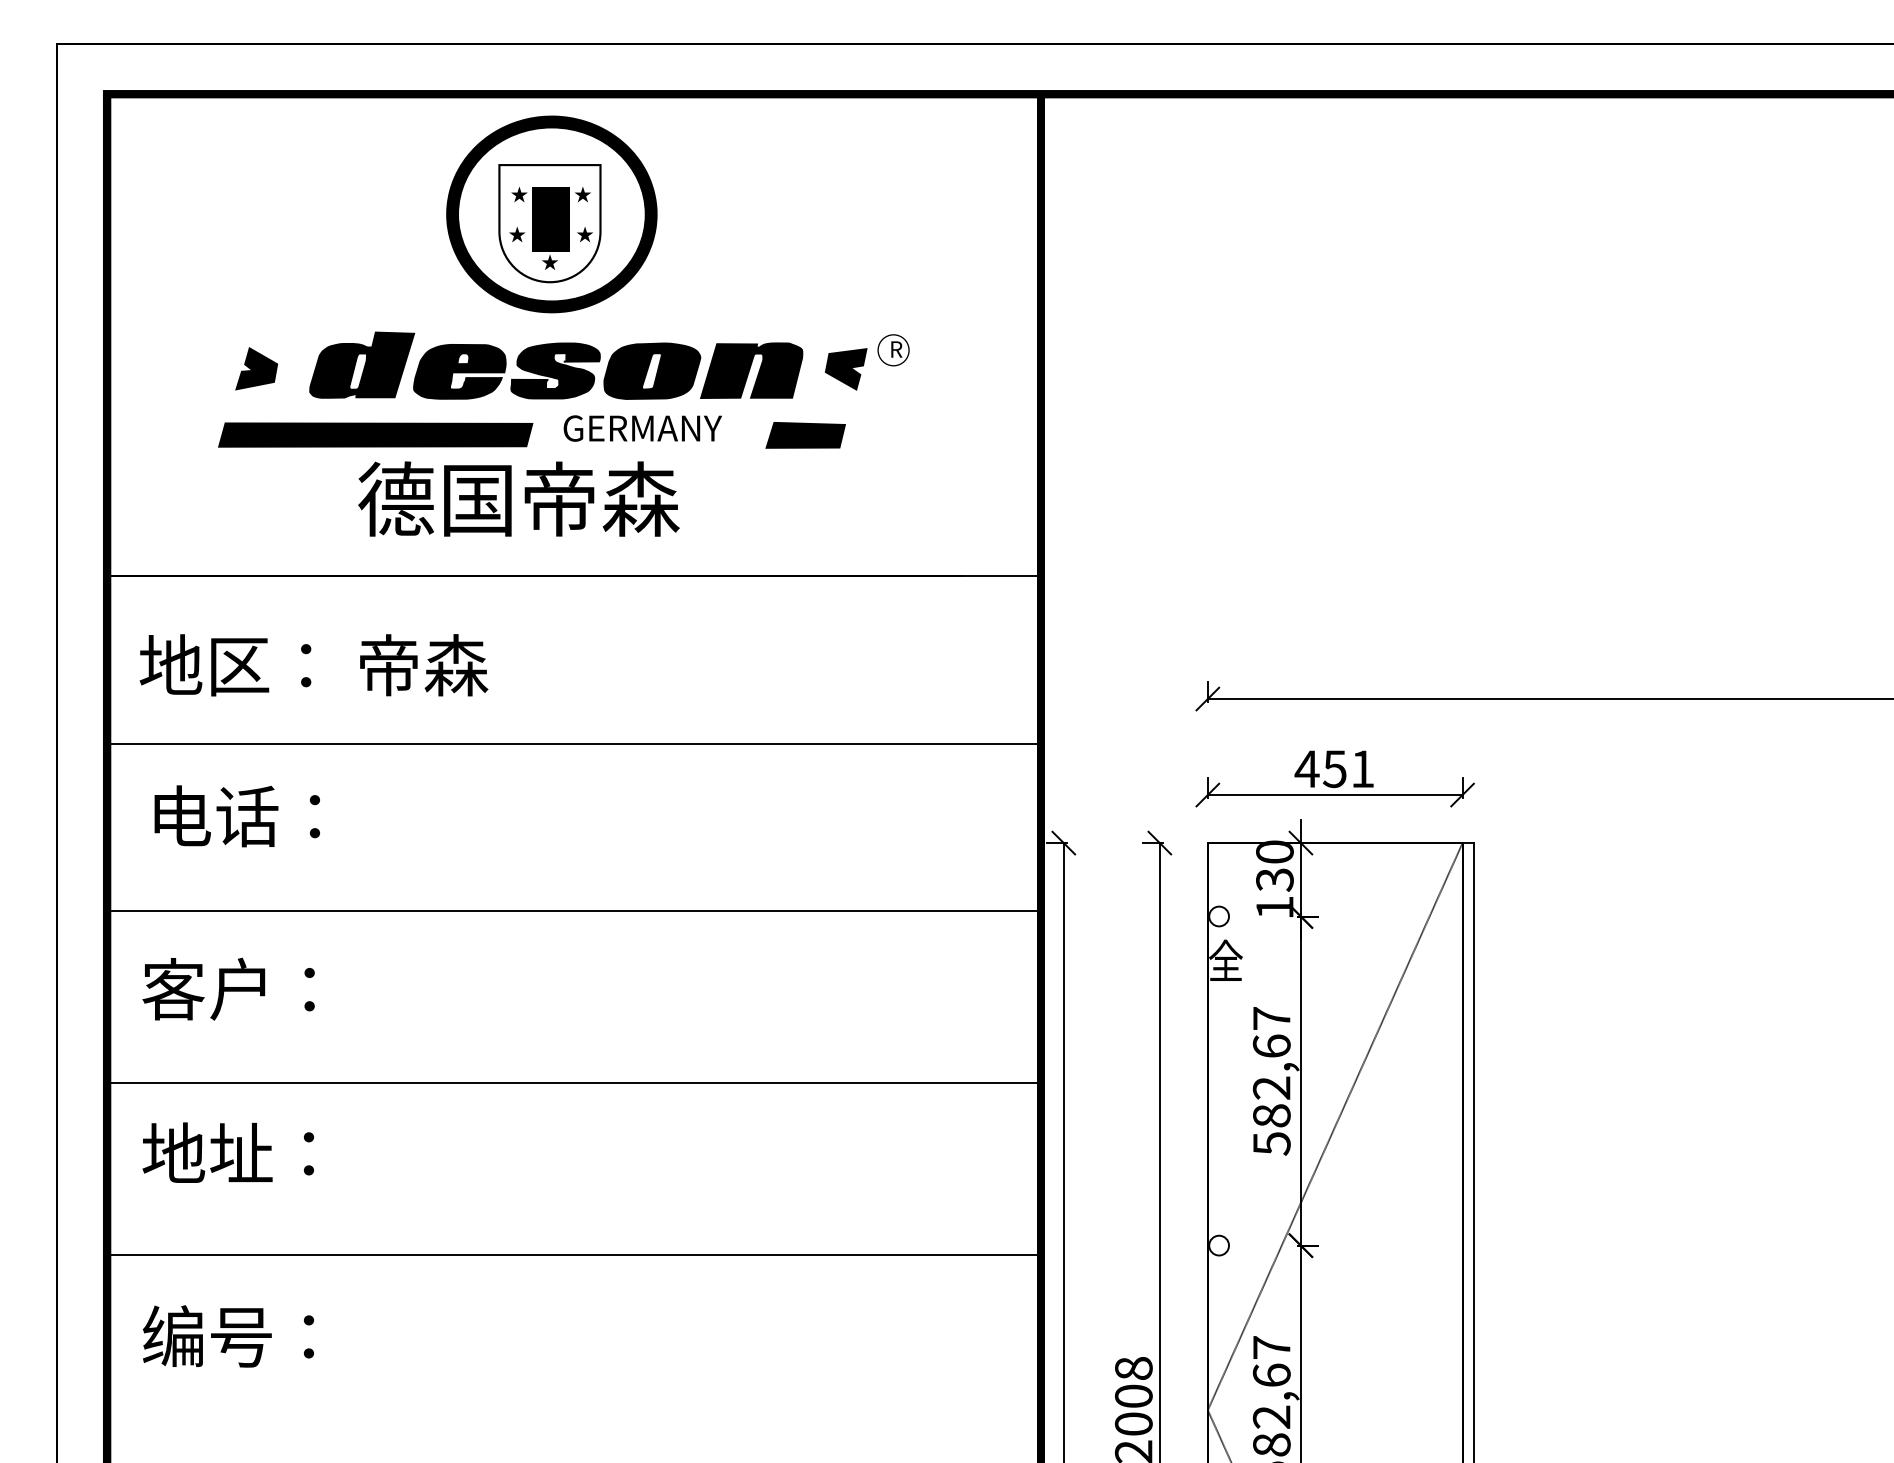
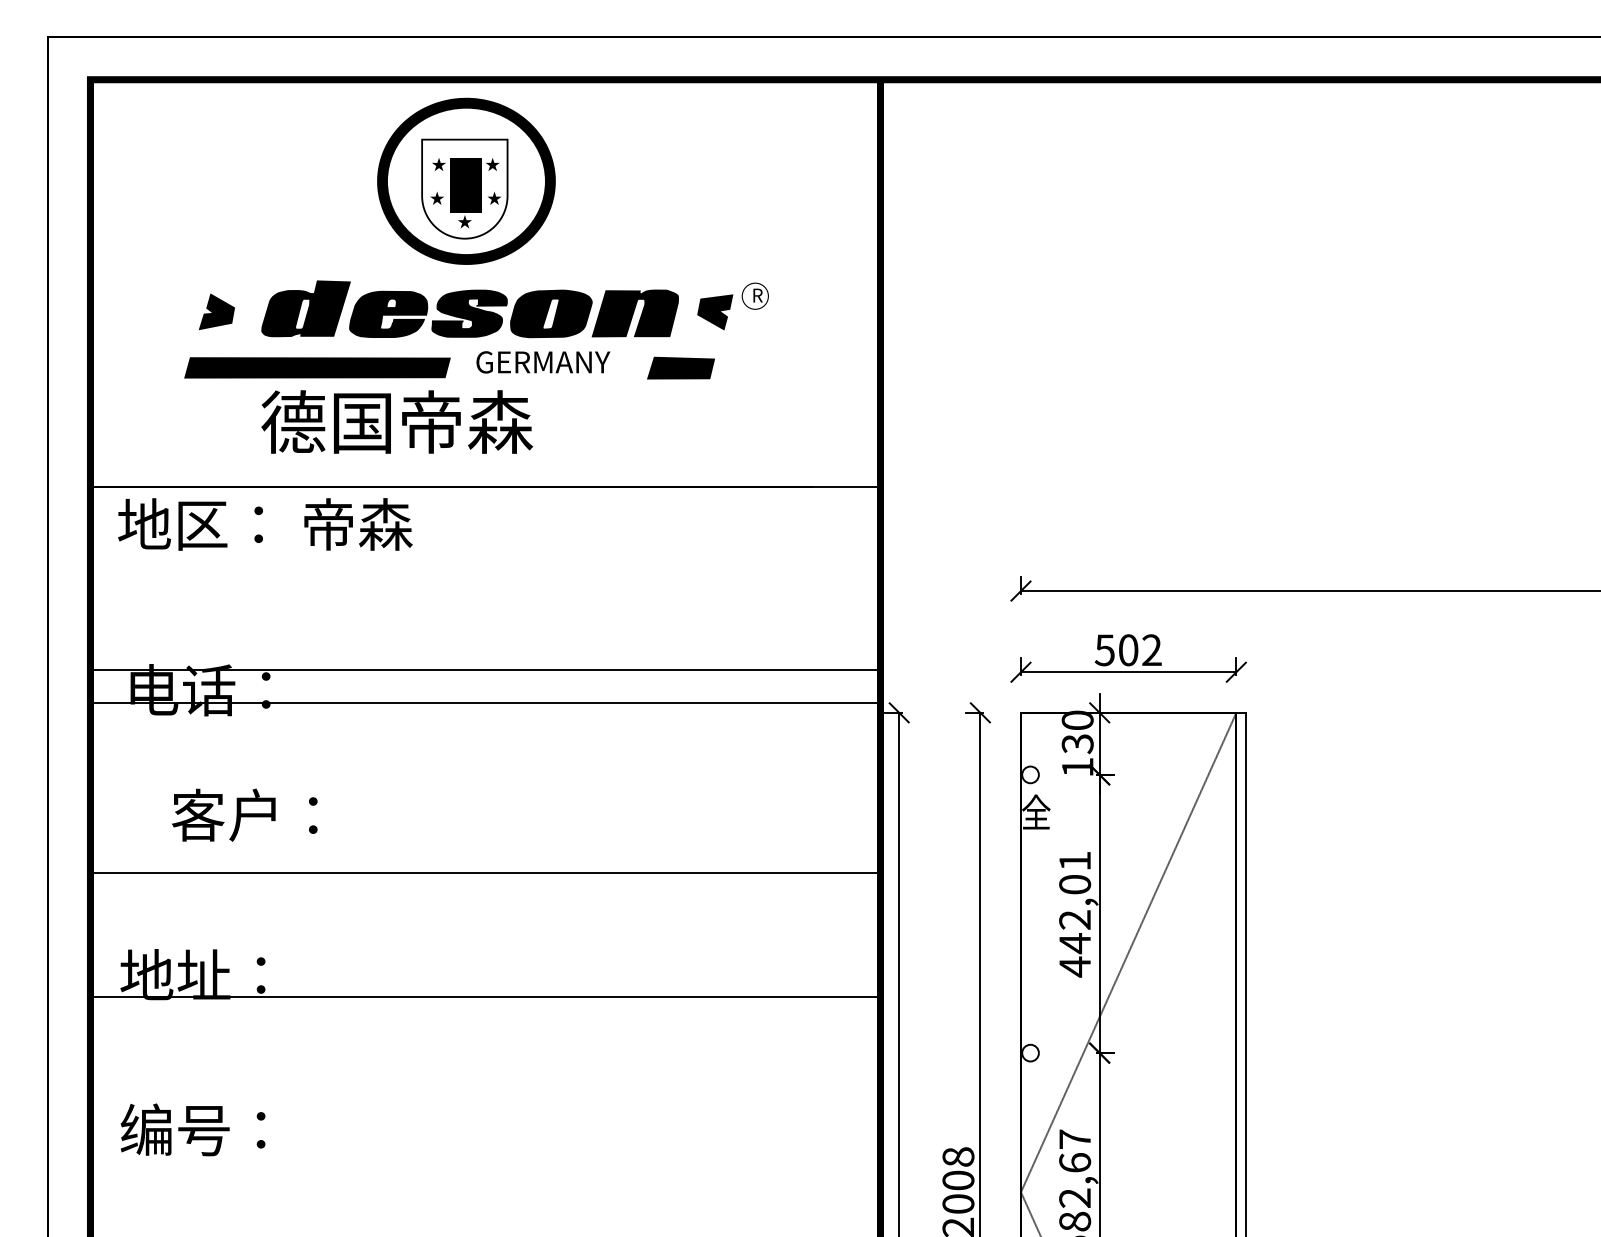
text: (518, 498) -> (396, 421), moved
text: (313, 665) -> (264, 524), moved
line: (574, 743) -> (485, 670), moved
text: (1334, 769) -> (1128, 650), 451 -> 502
line: (576, 911) -> (487, 703), moved
text: (228, 988) -> (244, 814), moved
text: (1271, 1081) -> (1074, 914), 582,67 -> 442,01
line: (574, 1083) -> (485, 872), moved
line: (574, 1255) -> (485, 997), moved

